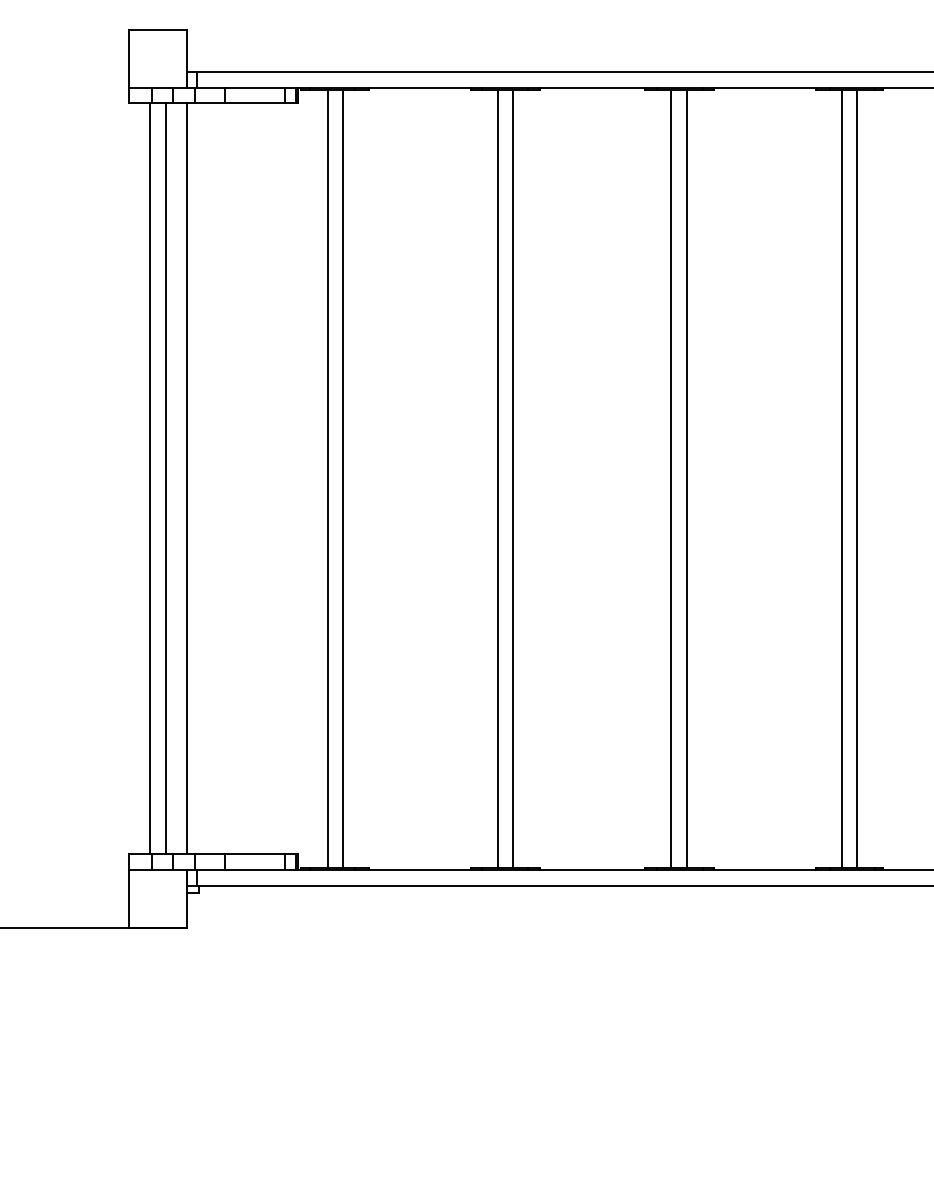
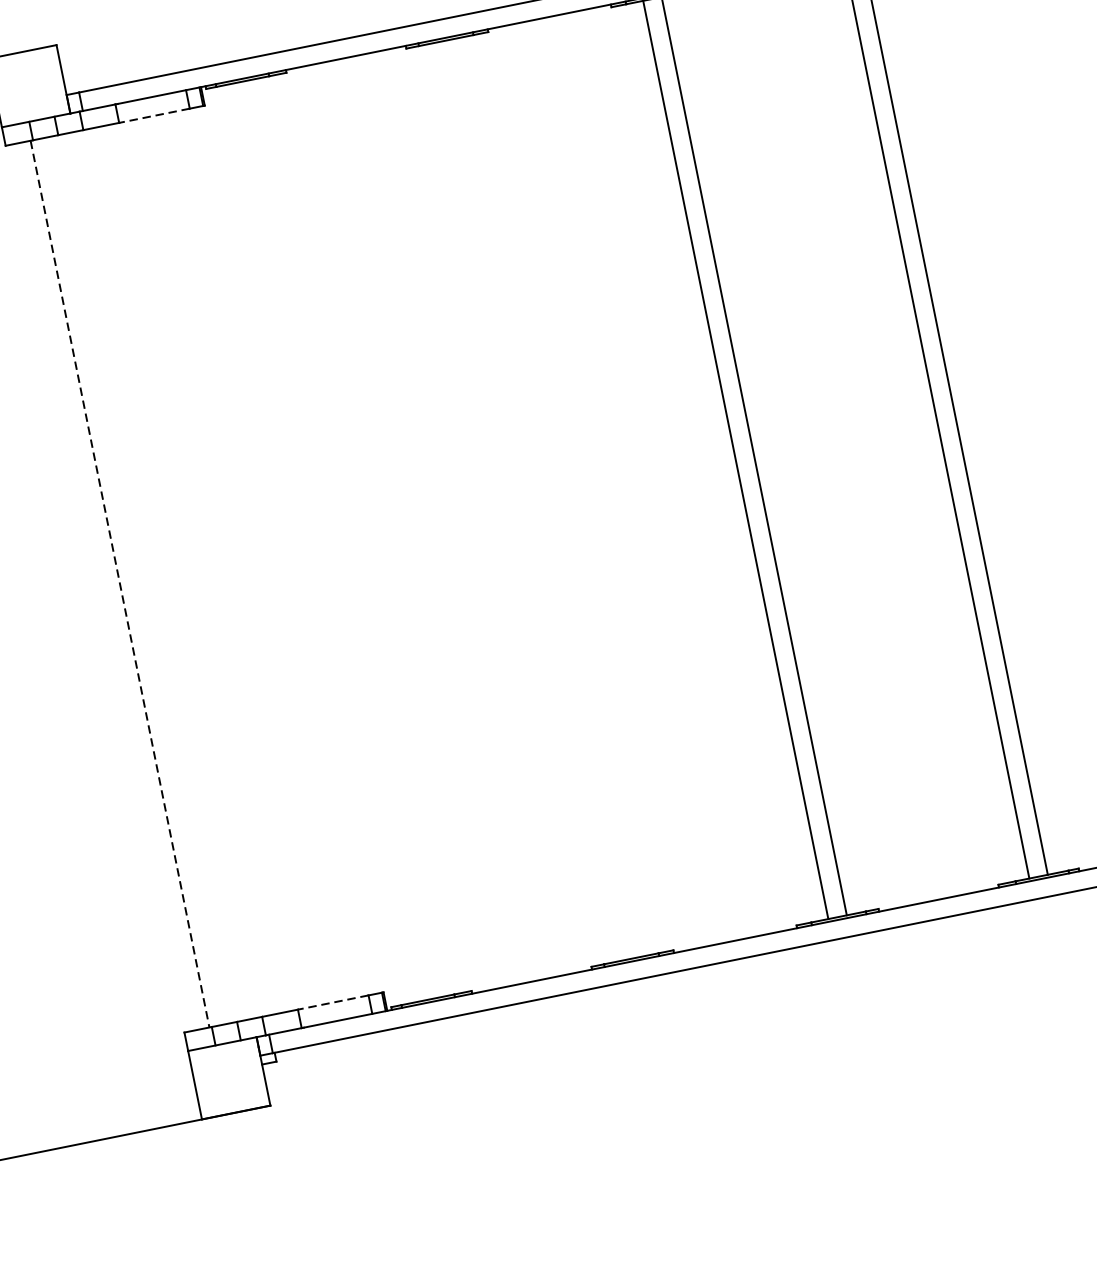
line: (254, 103) -> (154, 115), solid -> dashed
line: (165, 478) -> (138, 580), removed
line: (186, 478) -> (162, 575), removed
line: (327, 478) -> (329, 541), removed
line: (343, 478) -> (348, 537), removed
line: (497, 478) -> (530, 500), removed
line: (513, 478) -> (549, 497), removed
line: (150, 479) -> (120, 584), solid -> dashed
line: (254, 854) -> (332, 1002), solid -> dashed

